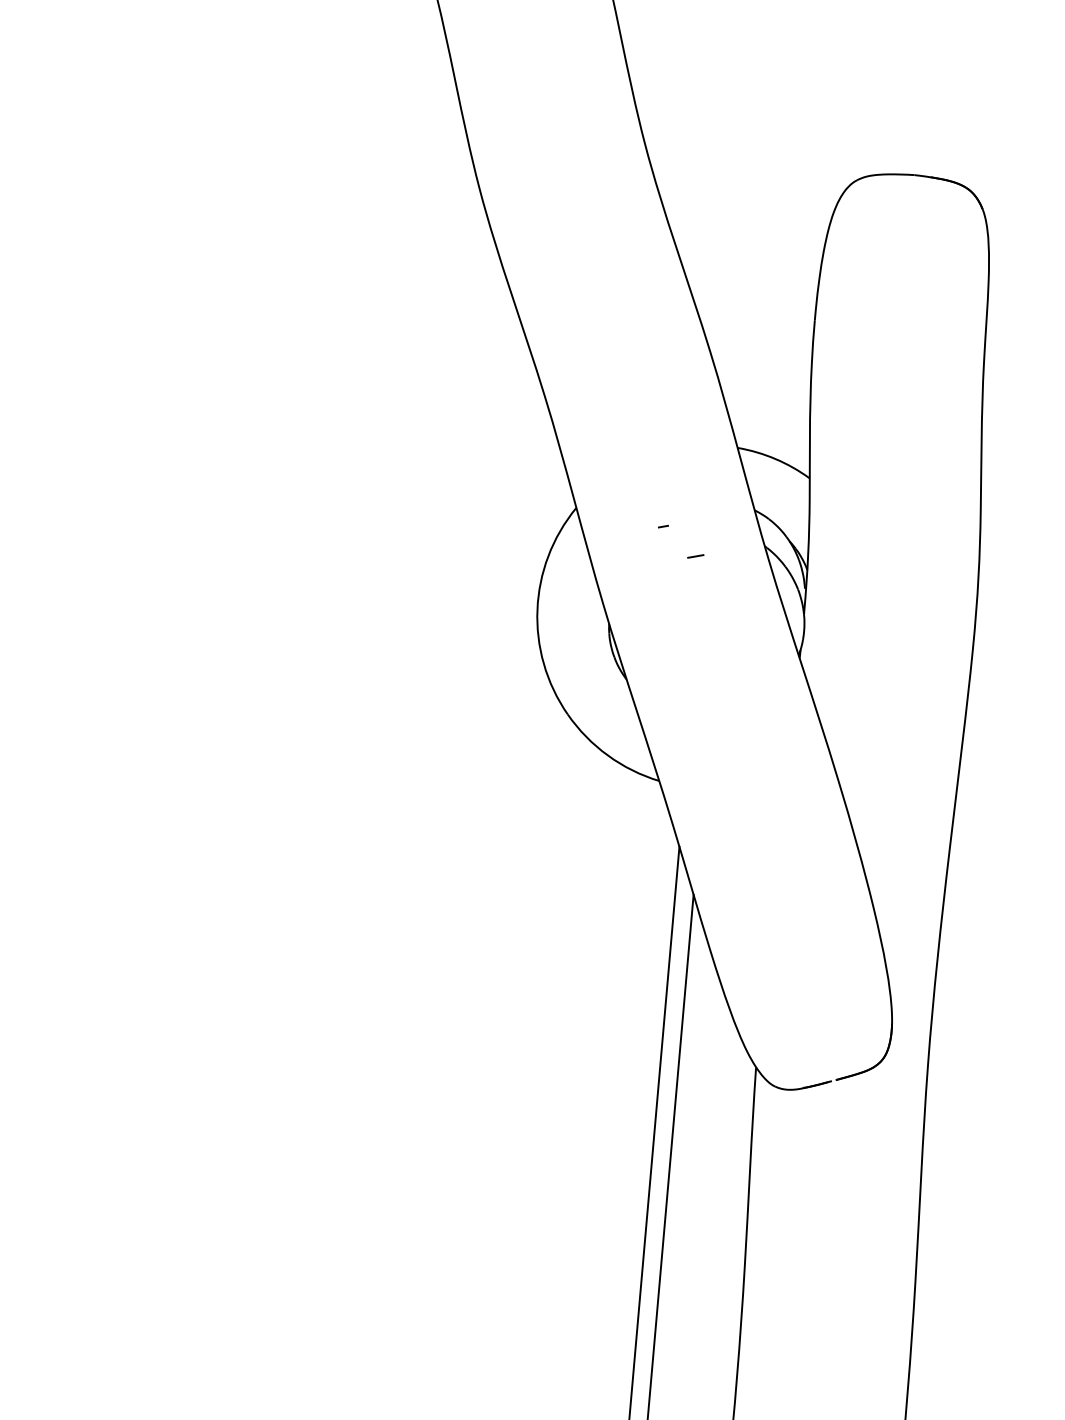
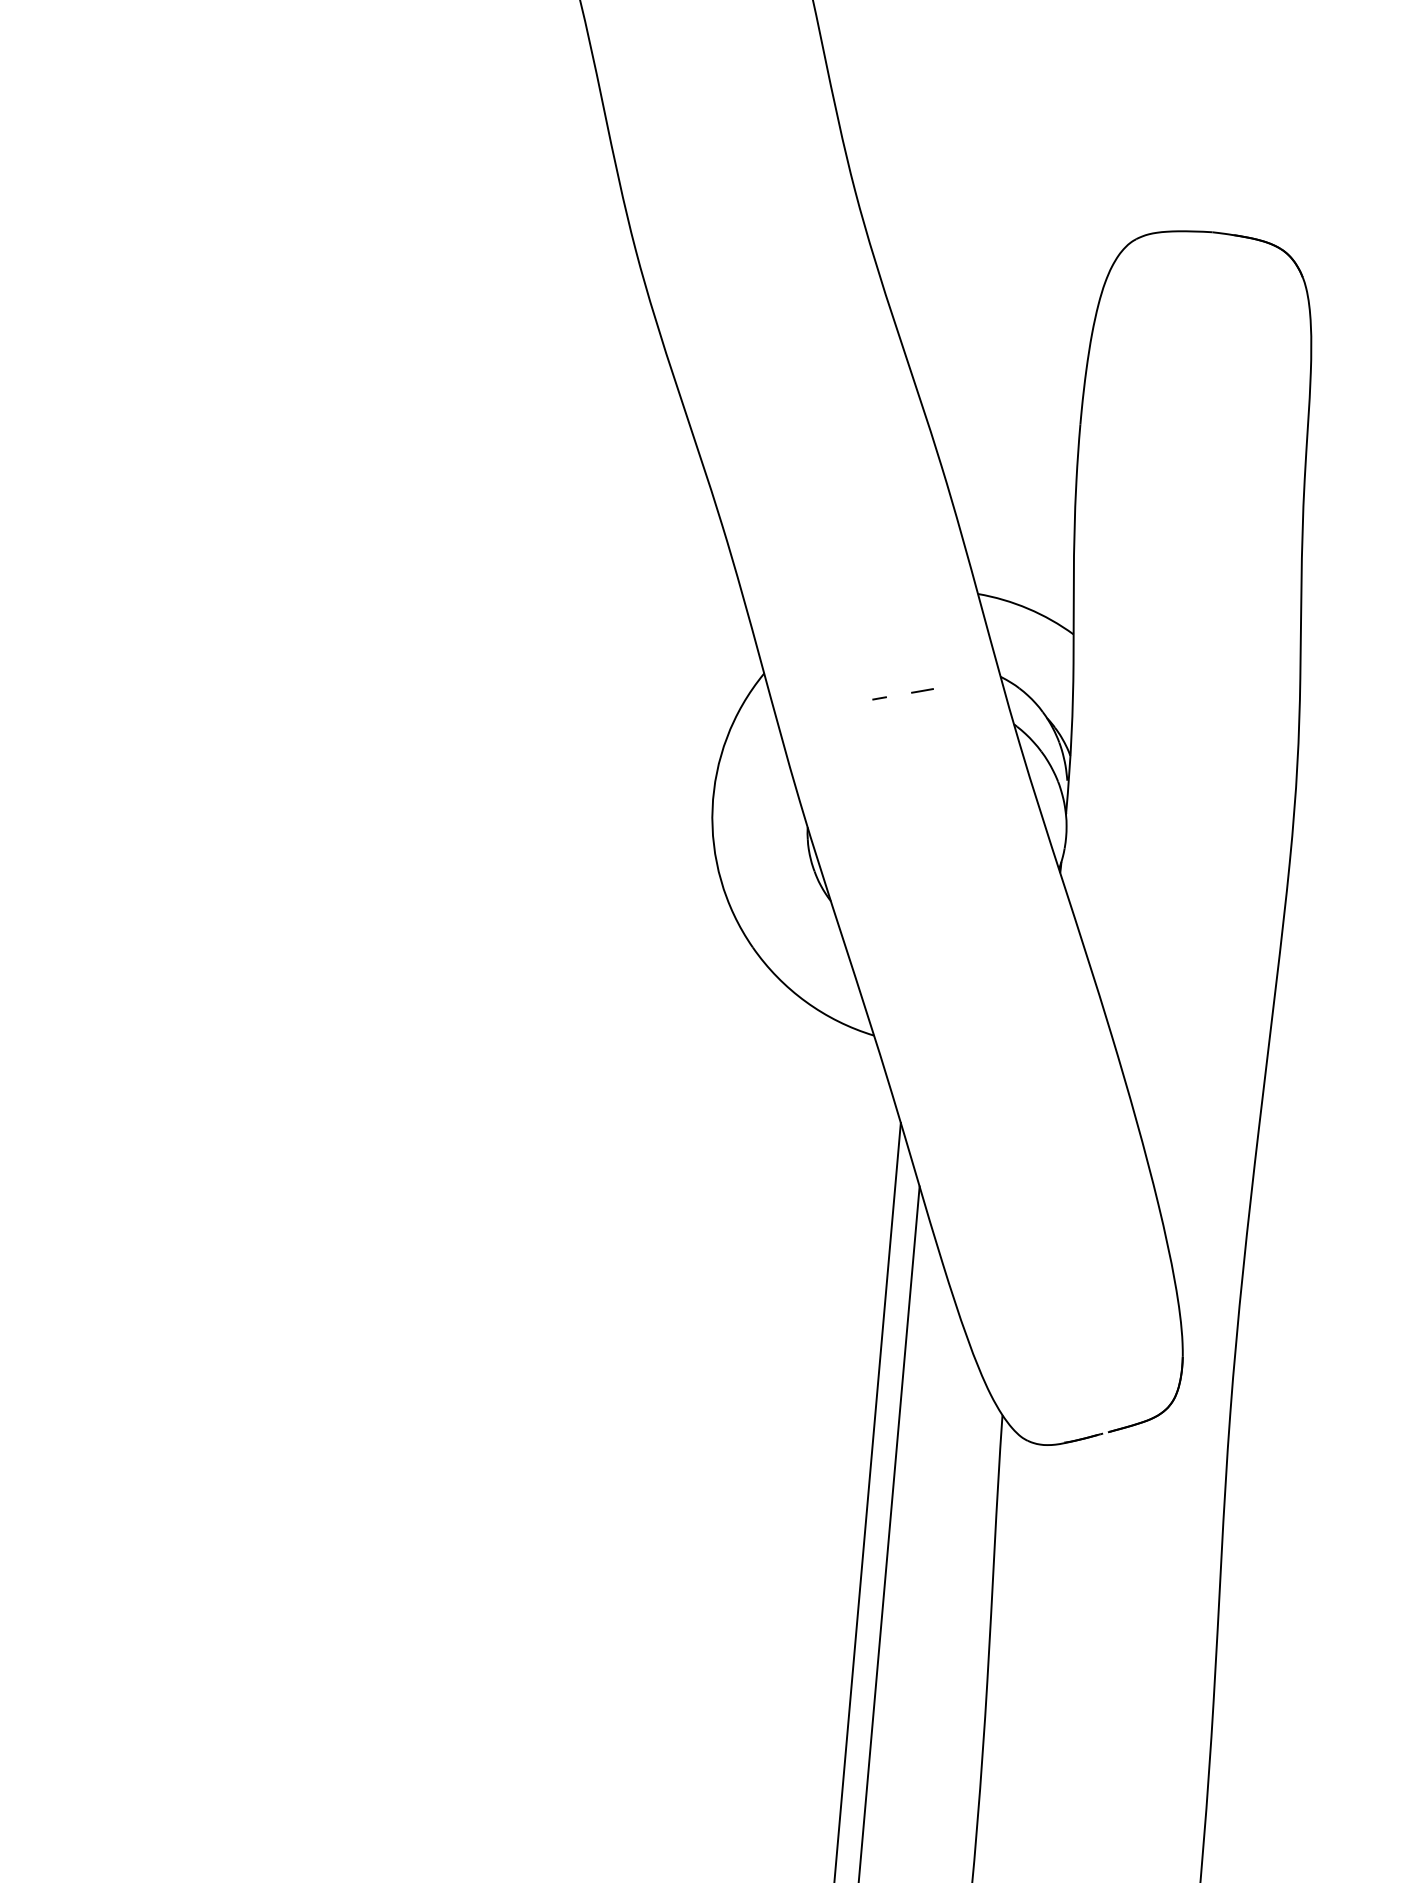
line: (695, 556) -> (922, 690), moved

